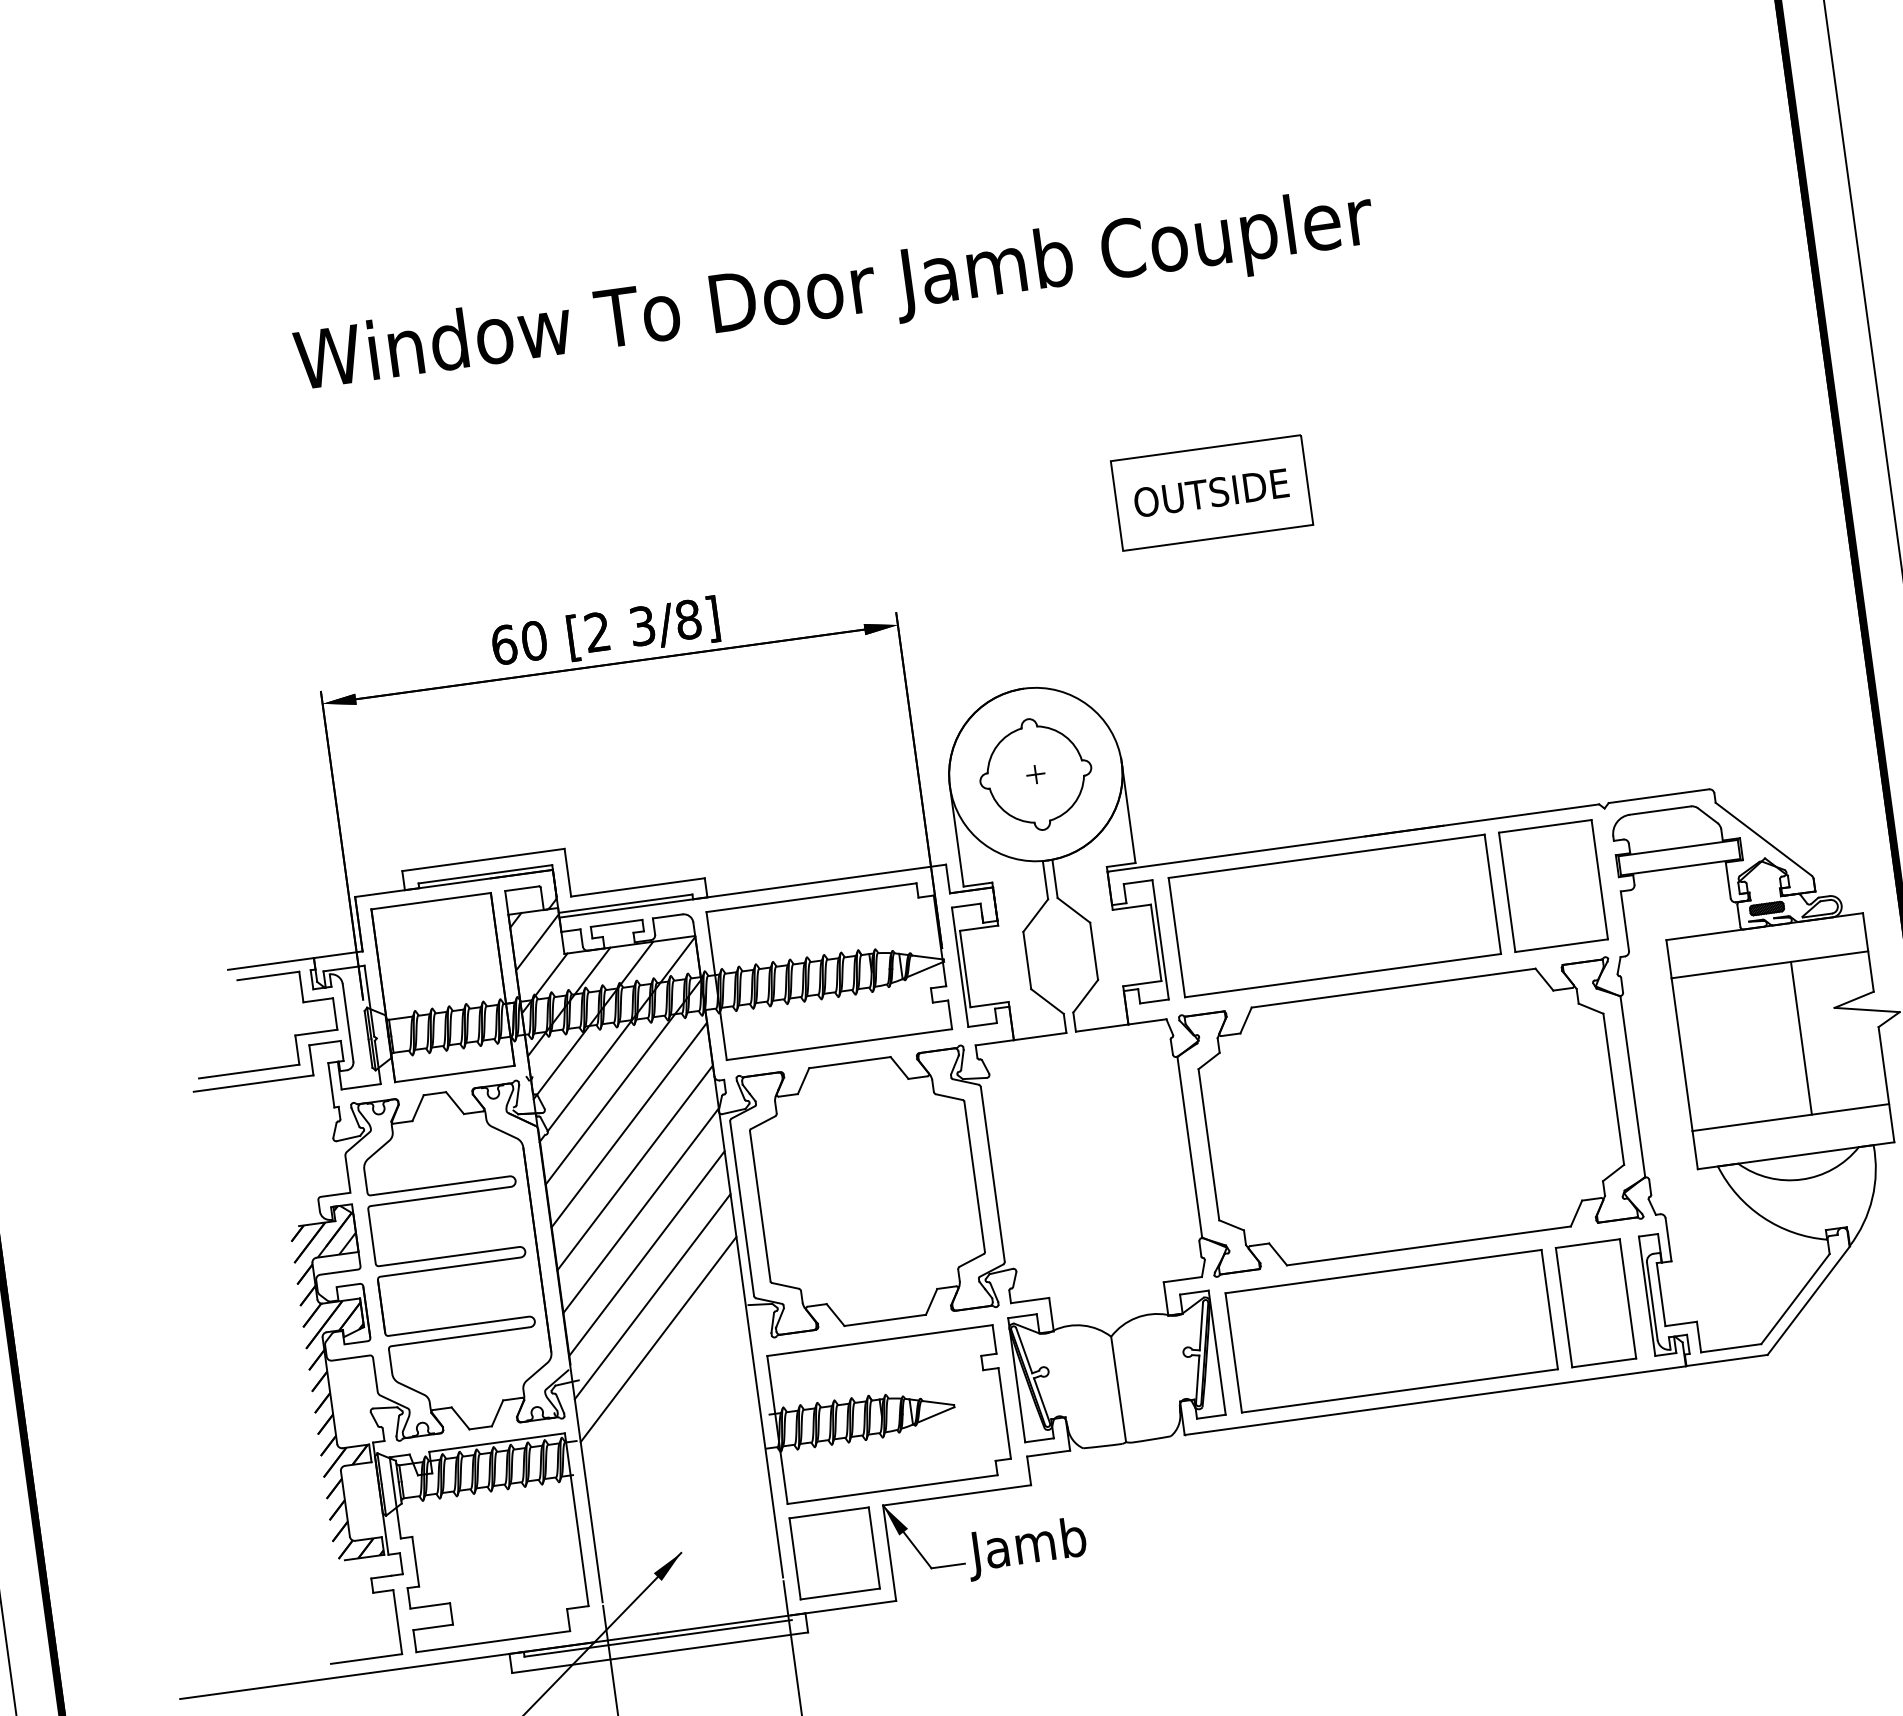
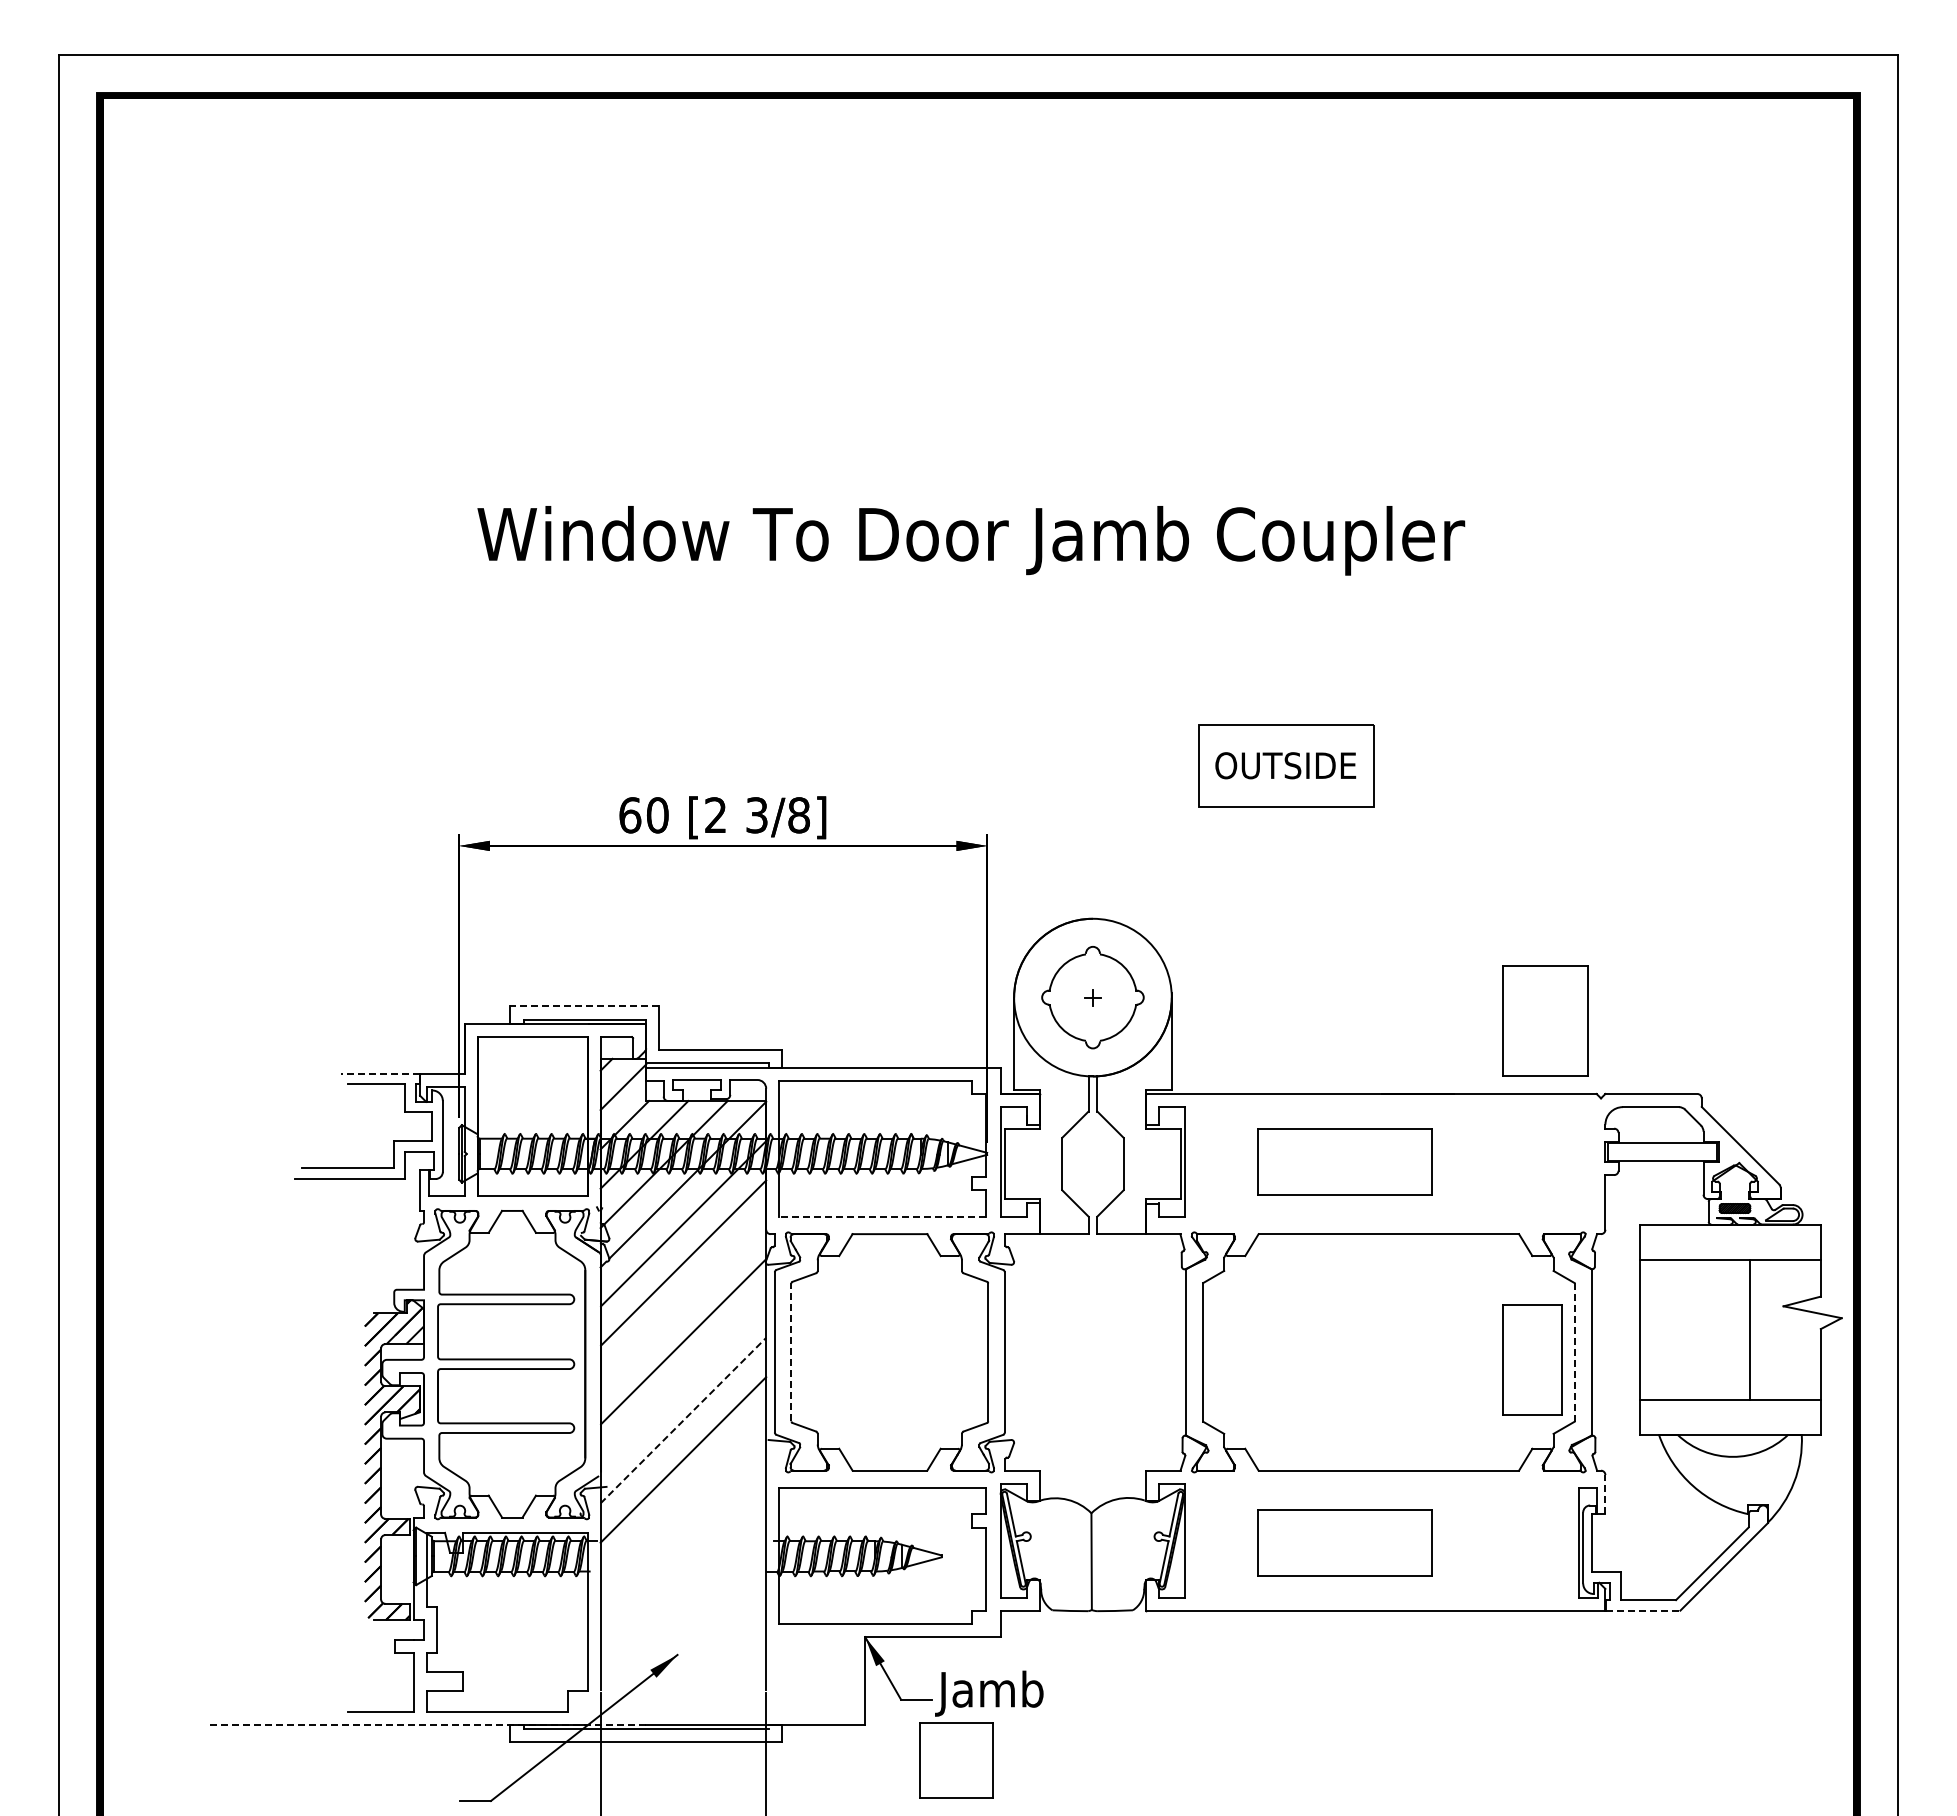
line: (483, 860) -> (584, 1006), solid -> dashed
part: (1553, 885) -> (1545, 1020), moved
part: (1334, 915) -> (1344, 1161), size x0.6
line: (270, 963) -> (380, 1073), solid -> dashed
line: (839, 1044) -> (882, 1216), solid -> dashed
line: (1613, 1089) -> (1574, 1352), solid -> dashed
line: (634, 1166) -> (683, 1301), removed
line: (760, 1206) -> (791, 1352), solid -> dashed
line: (1668, 1239) -> (1605, 1494), solid -> dashed
line: (646, 1252) -> (683, 1380), removed
line: (652, 1296) -> (683, 1420), solid -> dashed
part: (1596, 1302) -> (1532, 1359), moved
part: (1391, 1330) -> (1344, 1542), size x0.6
line: (1727, 1360) -> (1643, 1610), solid -> dashed
part: (834, 1553) -> (956, 1760), moved
line: (419, 1666) -> (427, 1724), solid -> dashed

